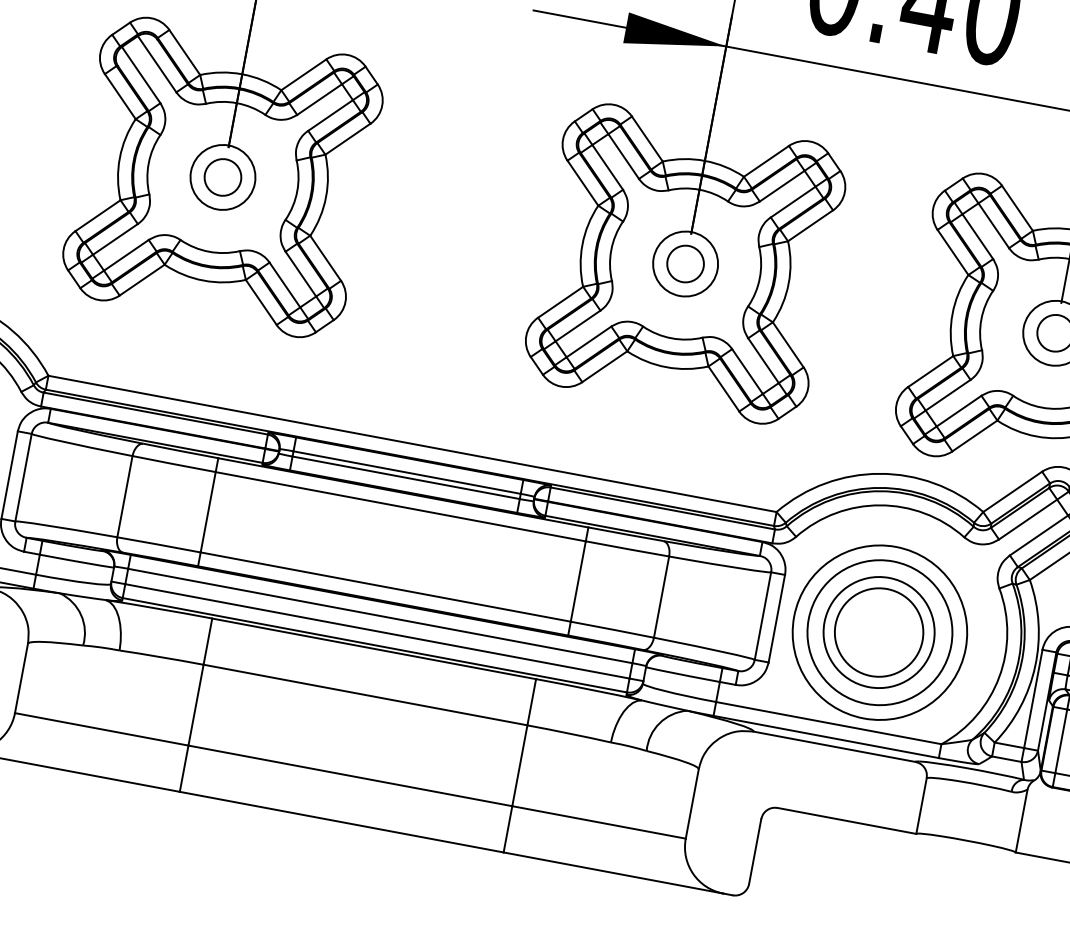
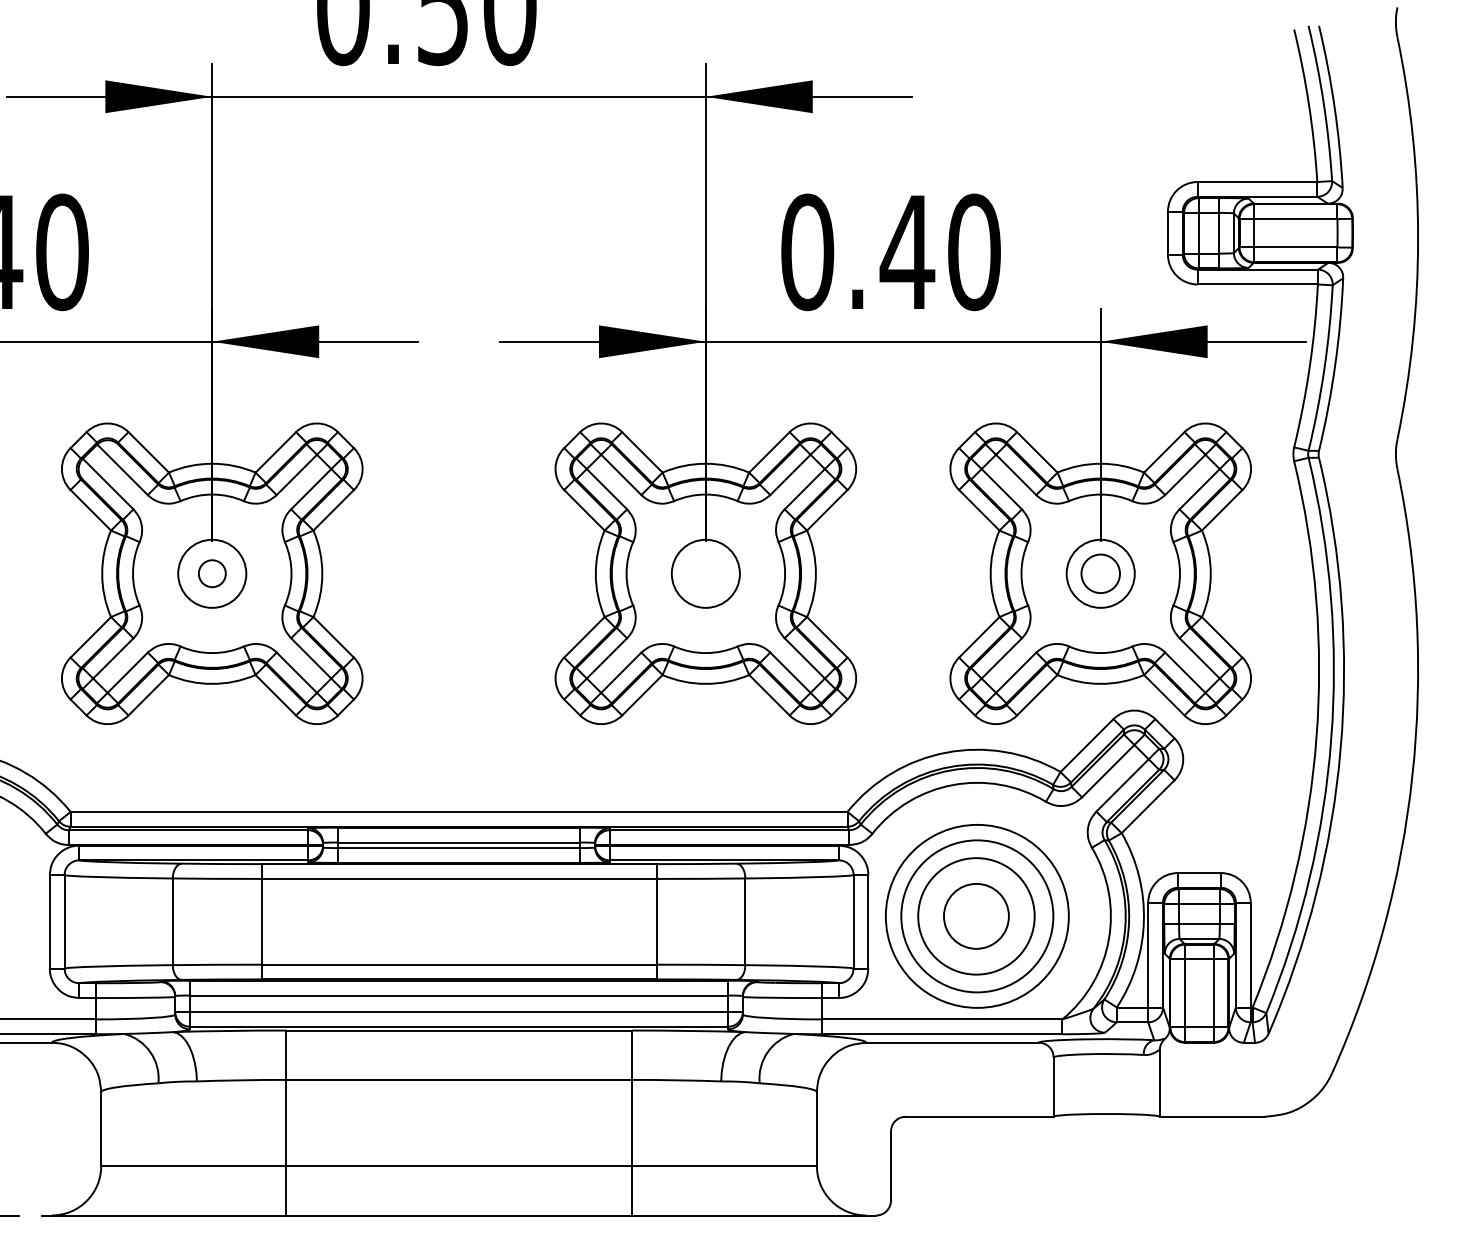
circle: (223, 177) -> (212, 573), size x0.7
circle: (685, 263) -> (705, 573), removed
circle: (879, 631) -> (976, 915), size x0.7

